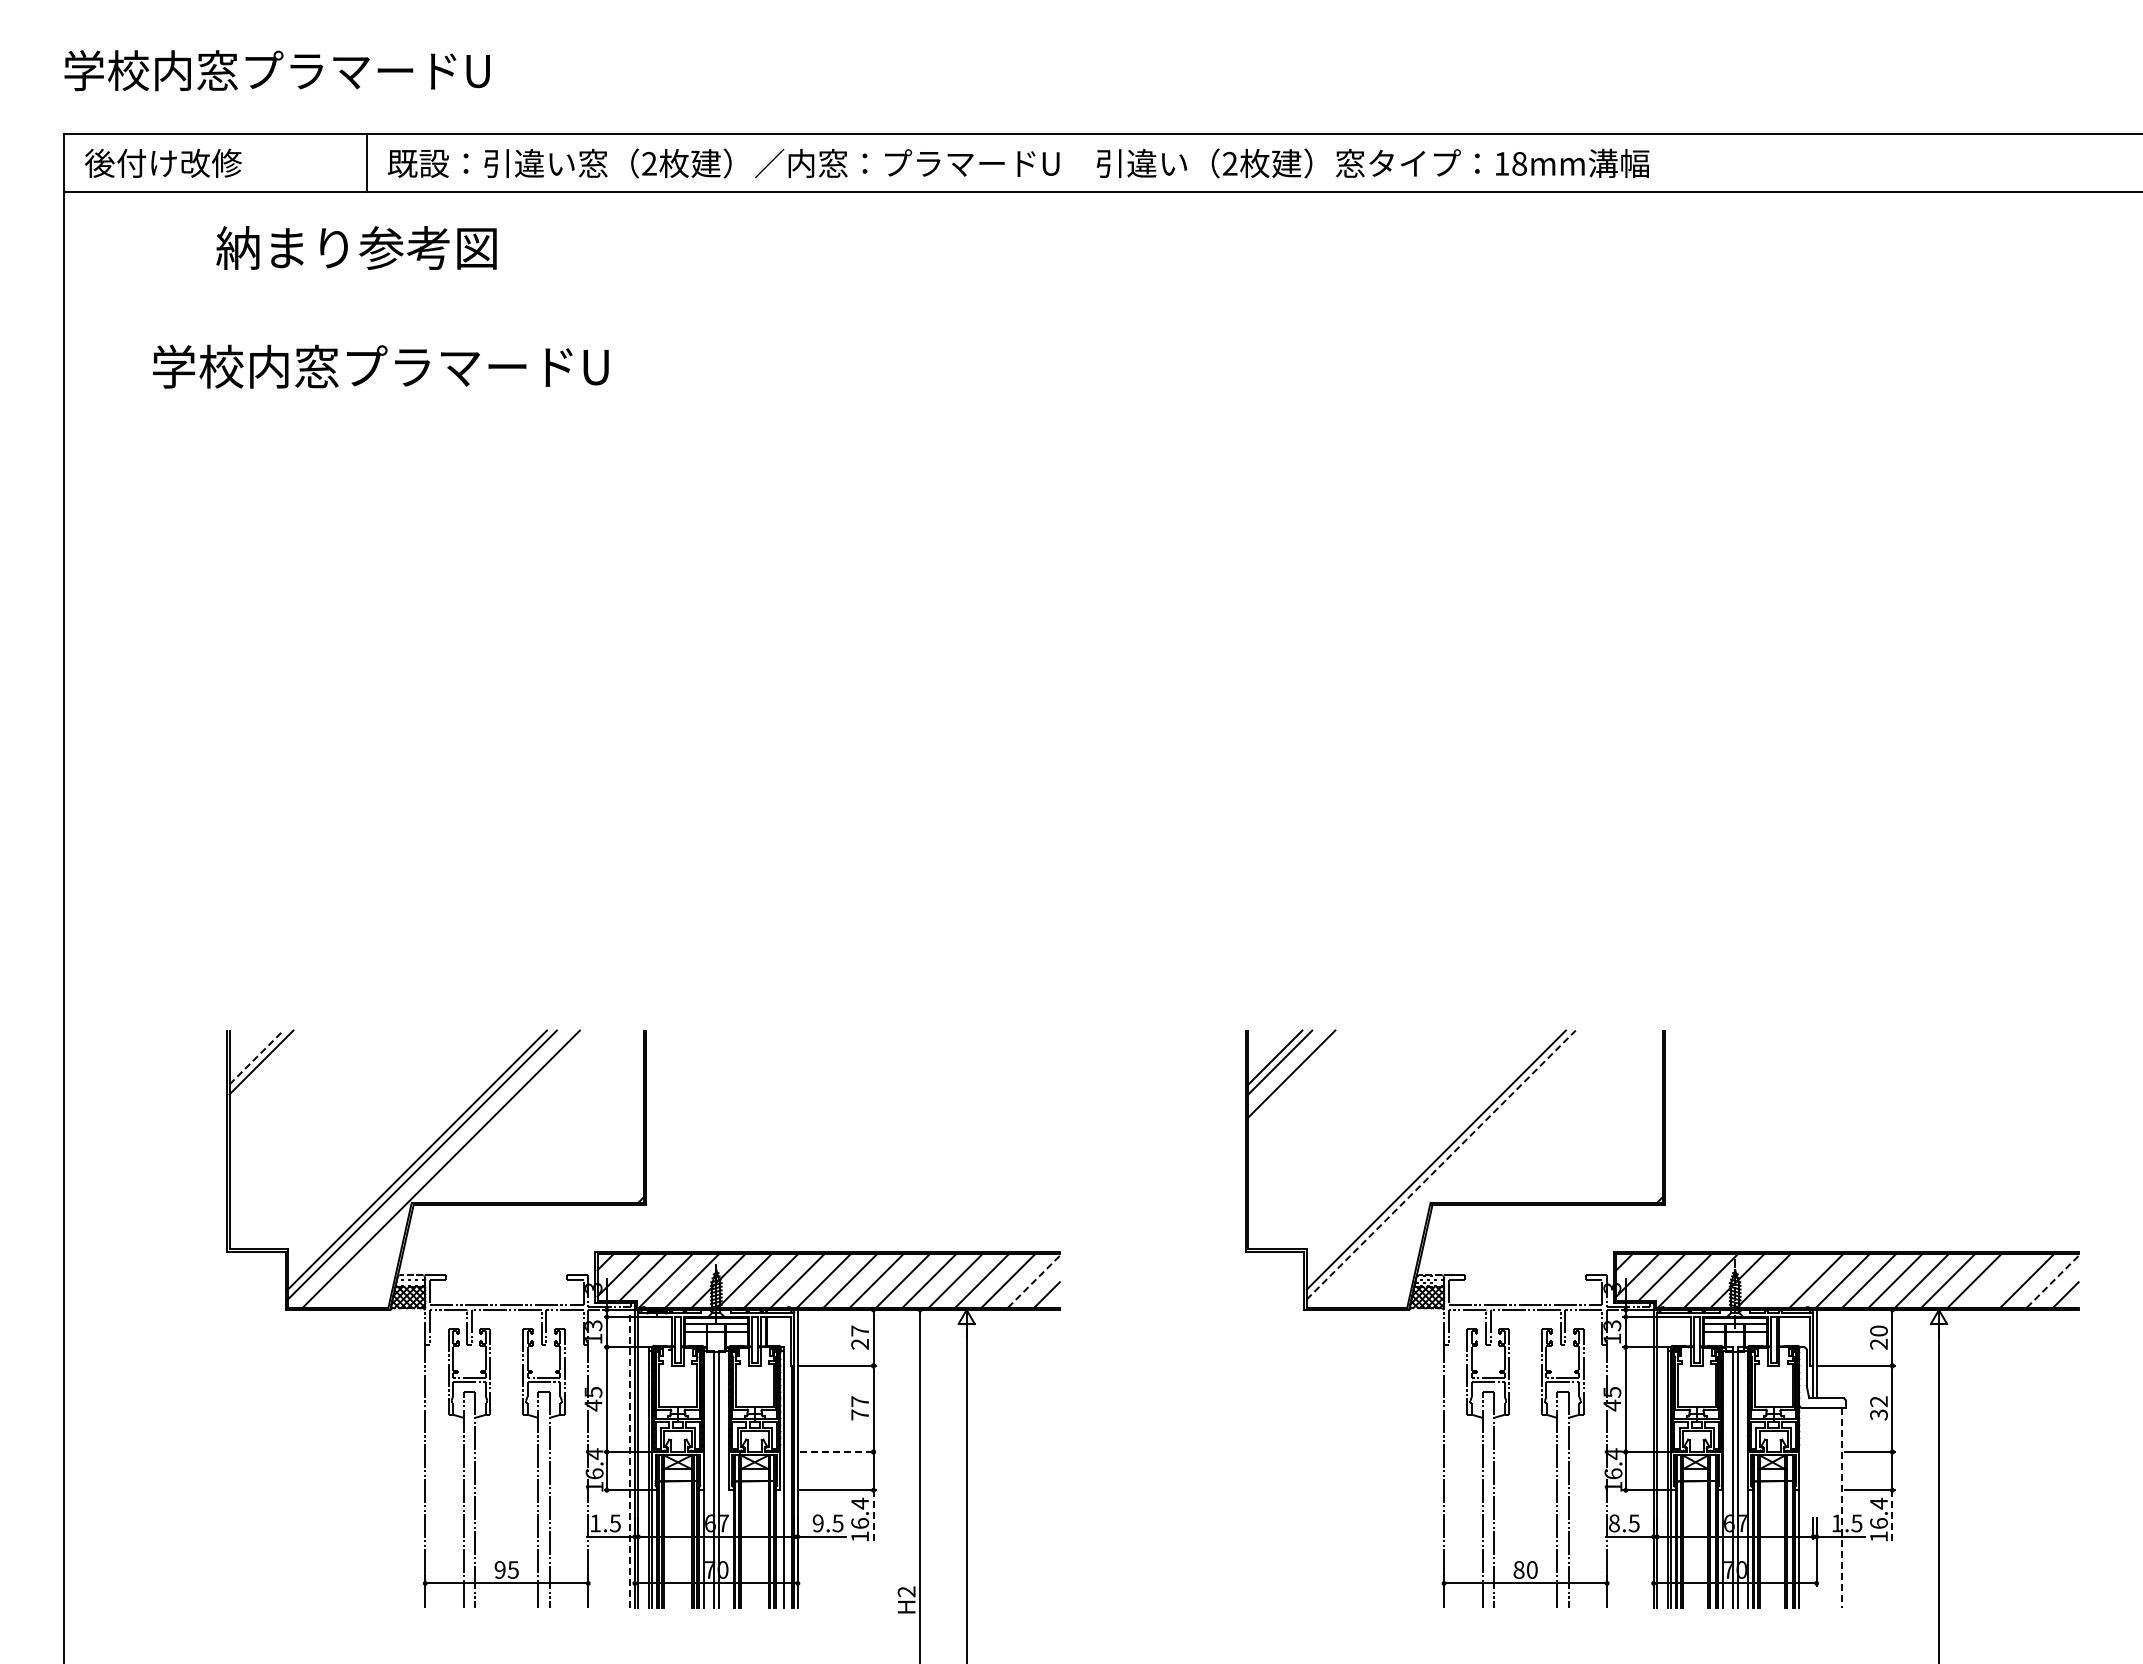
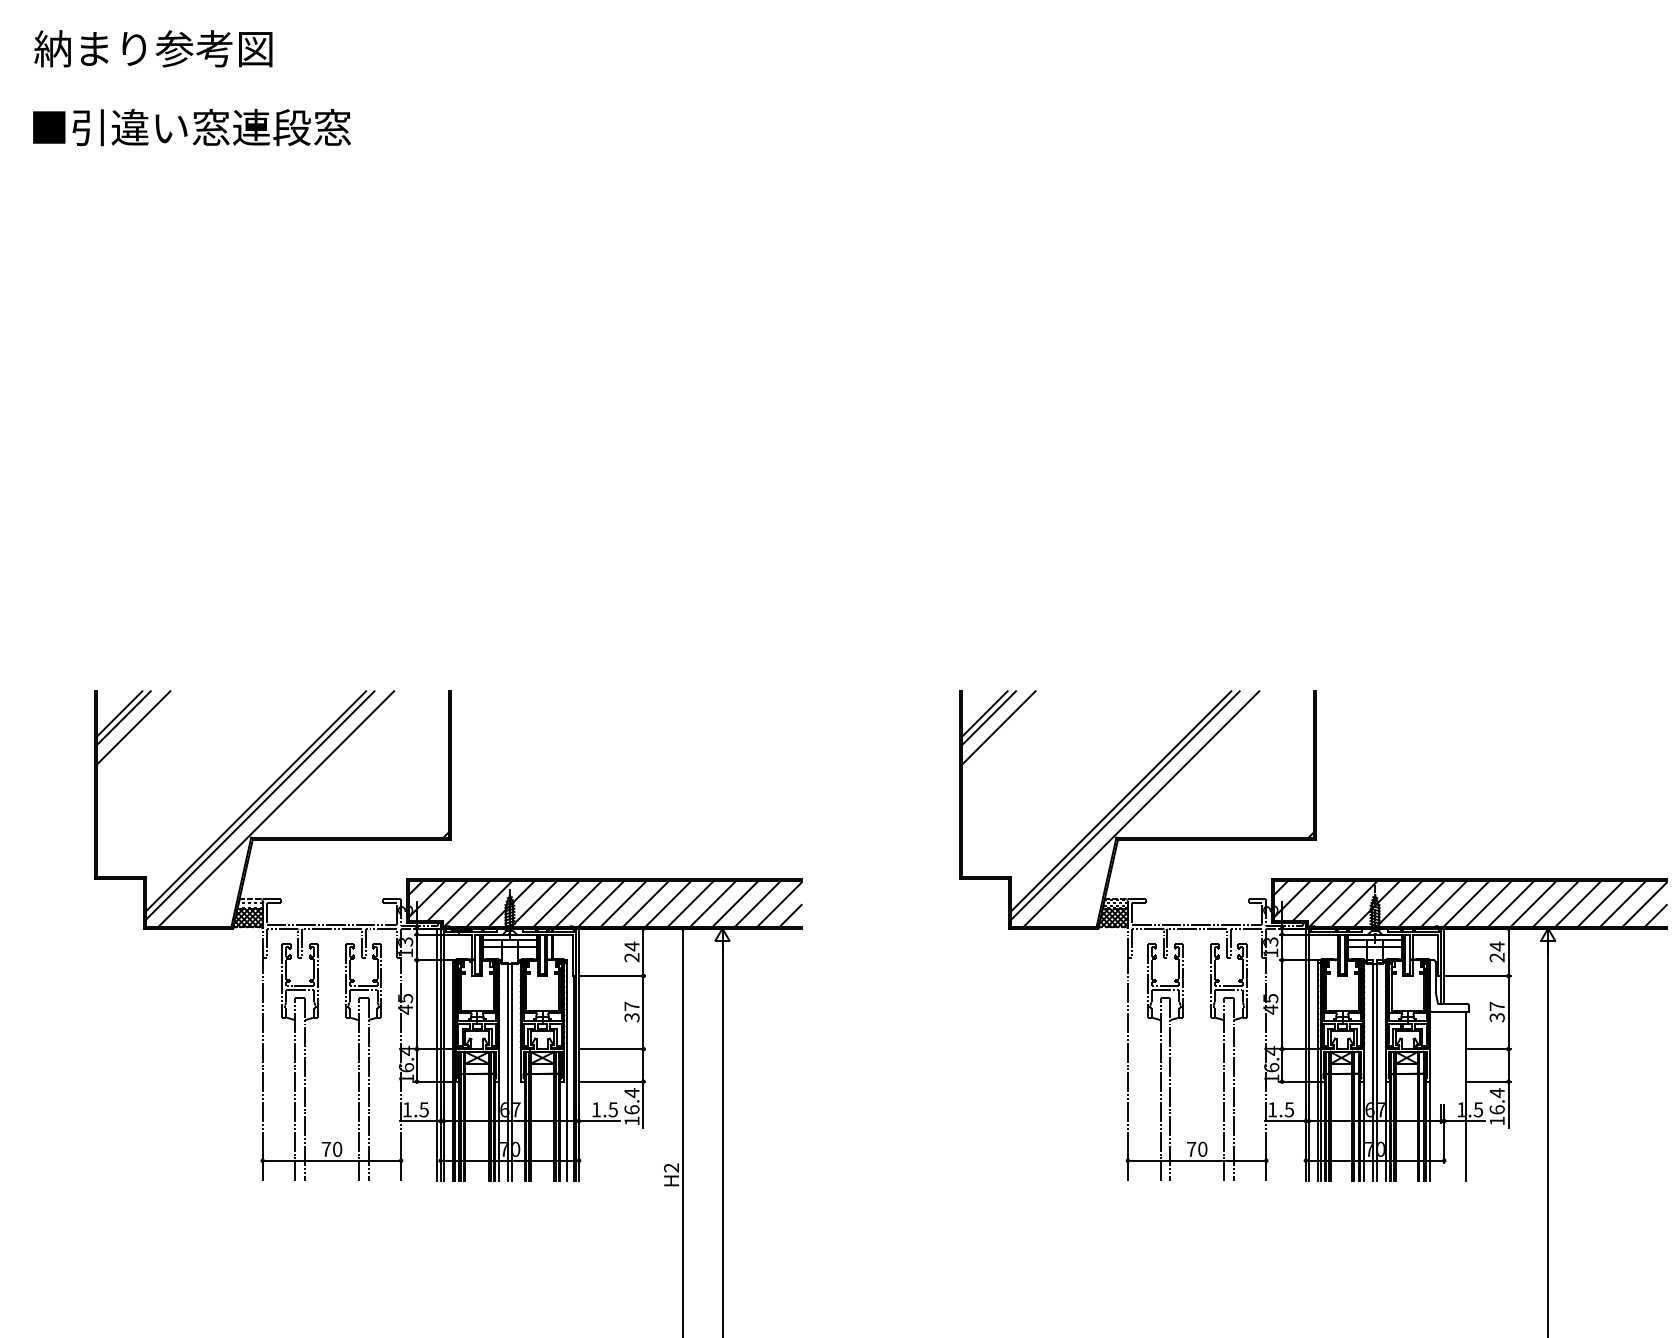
text: (356, 247) -> (153, 48), moved
text: (380, 366) -> (224, 127), 学校内窓プラマードU -> ■引違い窓連段窓
line: (256, 1057) -> (119, 714), dashed -> solid
line: (272, 1073) -> (132, 727), added
line: (1441, 1164) -> (1125, 805), dashed -> solid
line: (1459, 1168) -> (1140, 808), added
line: (1789, 1280) -> (1421, 903), added
line: (2000, 1280) -> (1600, 903), added
line: (1033, 1281) -> (779, 904), dashed -> solid
line: (2052, 1281) -> (1644, 904), dashed -> solid
text: (859, 1331) -> (631, 946), 27 -> 24
text: (1878, 1331) -> (1496, 946), 20 -> 24
text: (1878, 1401) -> (1496, 1006), 32 -> 37
text: (860, 1414) -> (632, 1017), 77 -> 37
line: (838, 1452) -> (613, 1049), dashed -> solid
line: (630, 1458) -> (437, 1054), dashed -> solid
line: (1842, 1507) -> (1466, 1096), dashed -> solid
line: (873, 1517) -> (643, 1104), dashed -> solid
line: (1892, 1517) -> (1508, 1104), dashed -> solid
text: (817, 1523) -> (595, 1109), 9.5 -> 1.5
text: (1614, 1523) -> (1272, 1109), 8.5 -> 1.5
text: (506, 1569) -> (331, 1148), 95 -> 70
text: (1518, 1569) -> (1191, 1148), 80 -> 70

